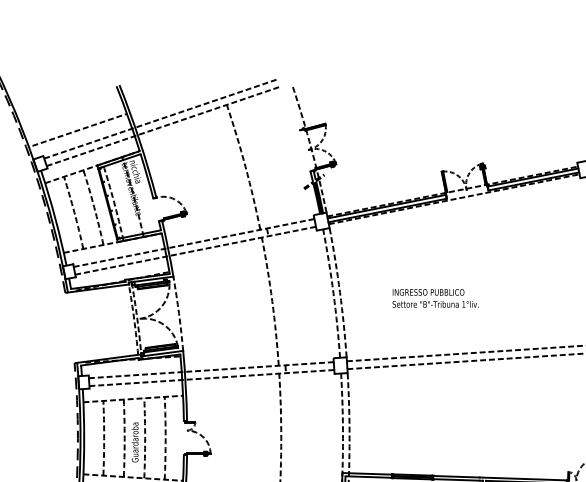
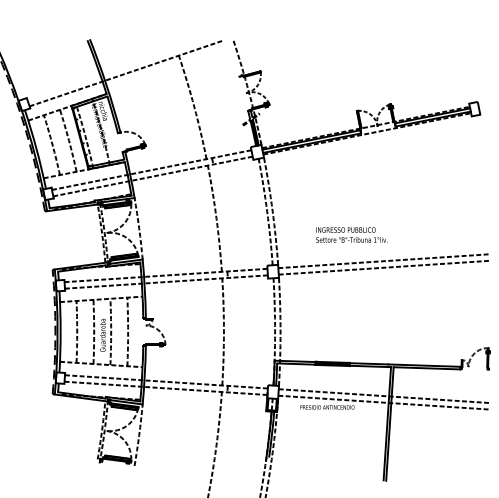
line: (160, 119) -> (123, 67), removed
line: (79, 130) -> (56, 76), removed
text: (435, 297) -> (351, 234), moved

